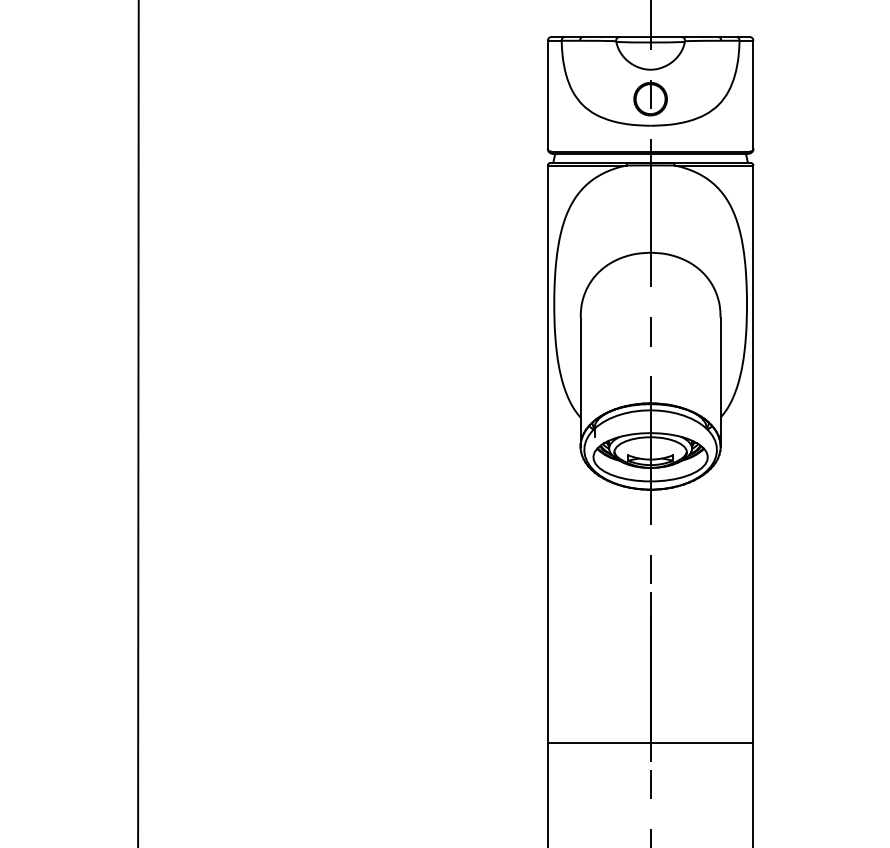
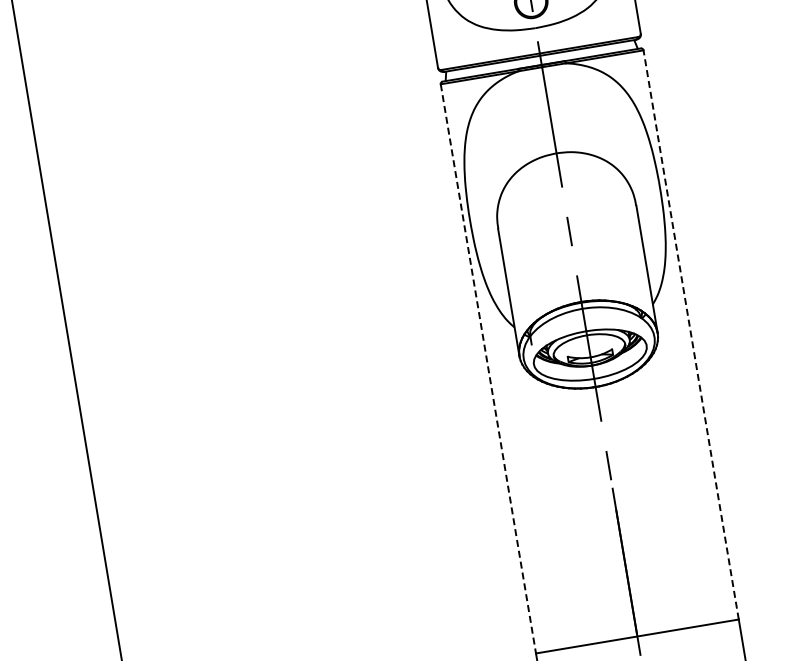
line: (547, 454) -> (488, 369), solid -> dashed
line: (753, 454) -> (691, 335), solid -> dashed

